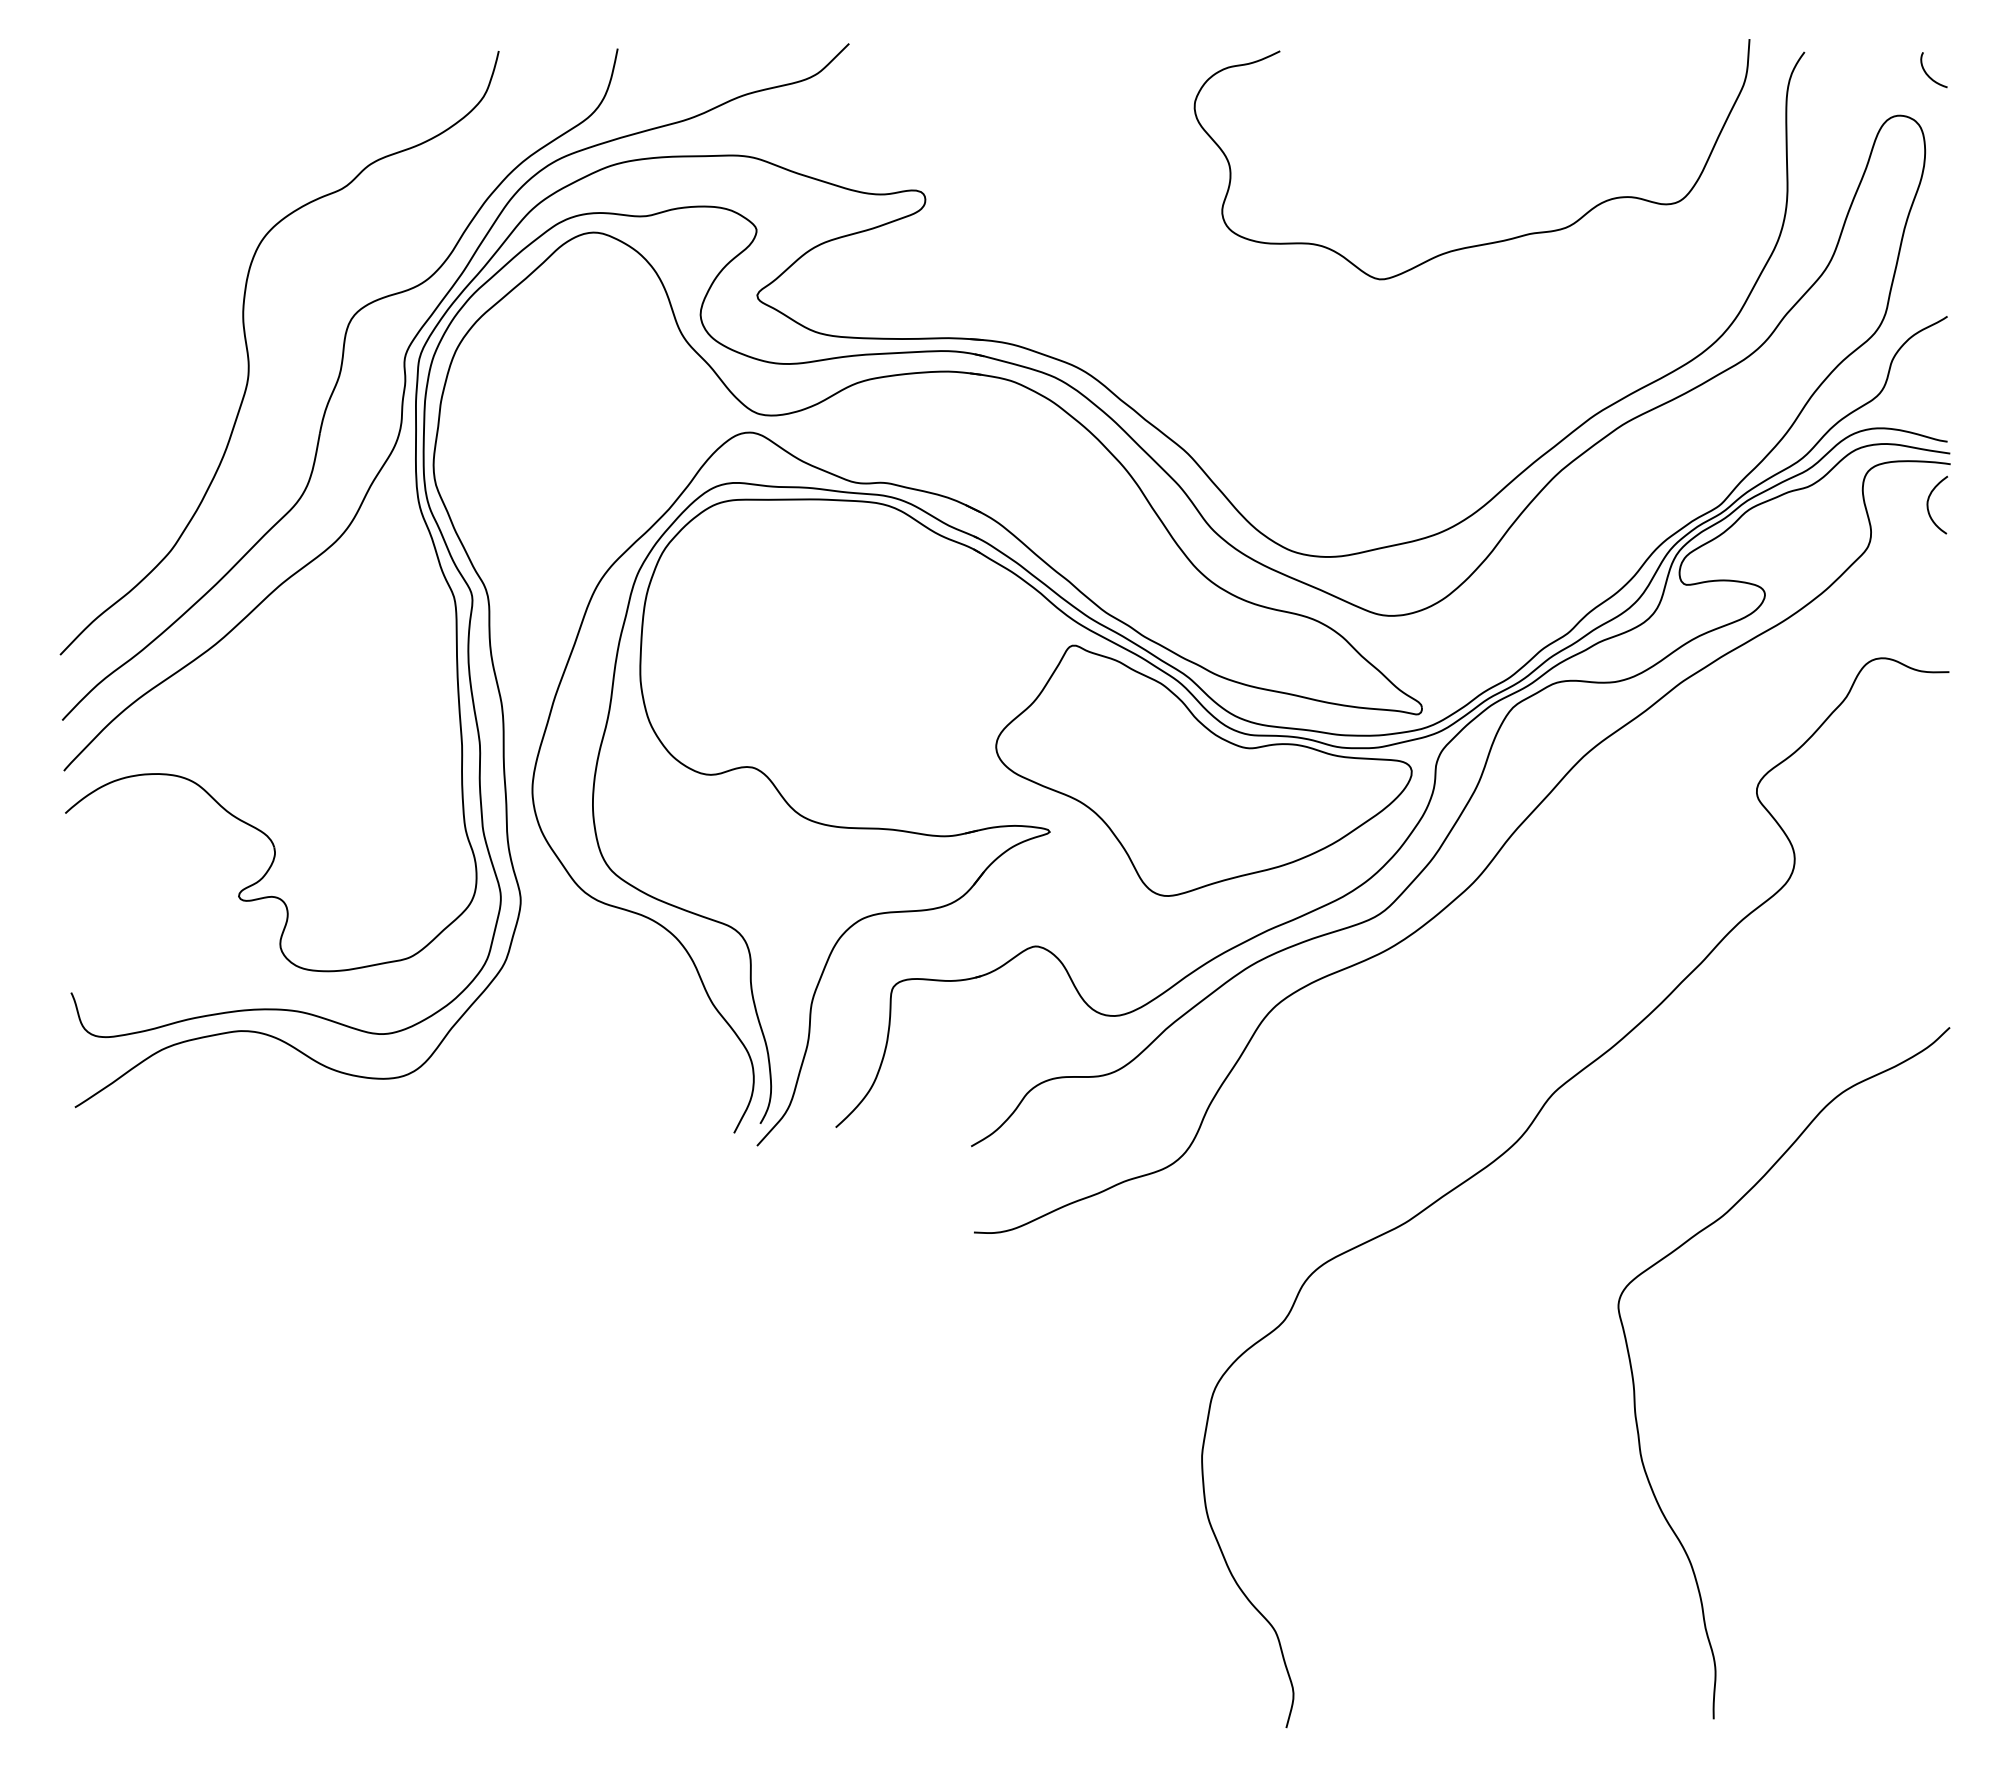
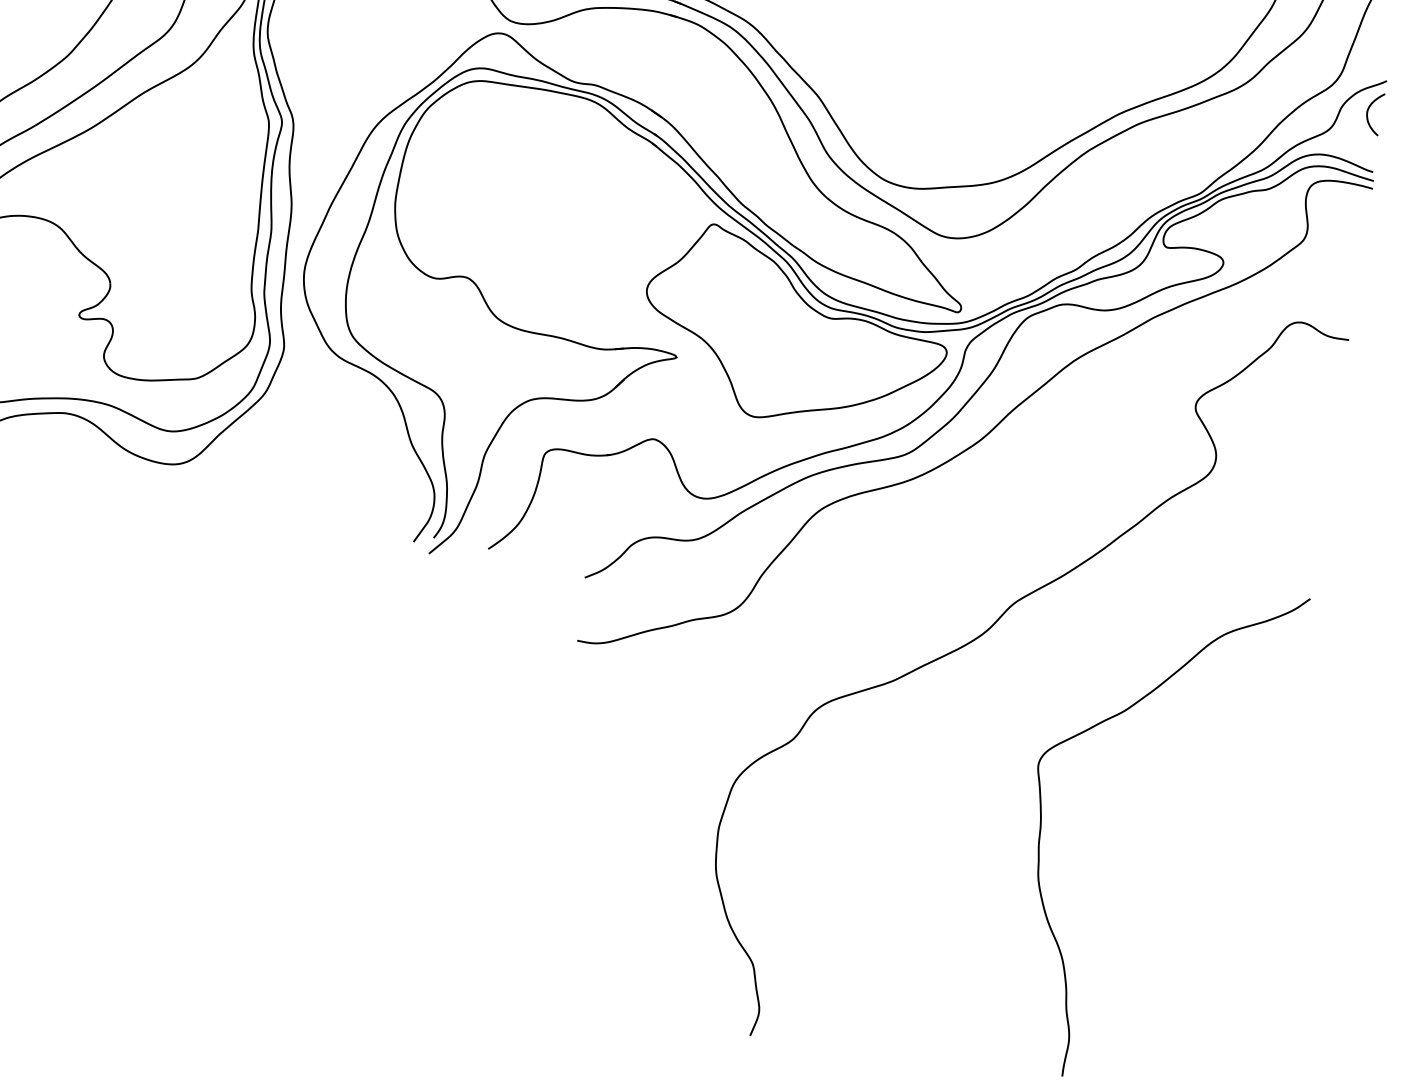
curve: (1928, 504) -> (1368, 112), moved

